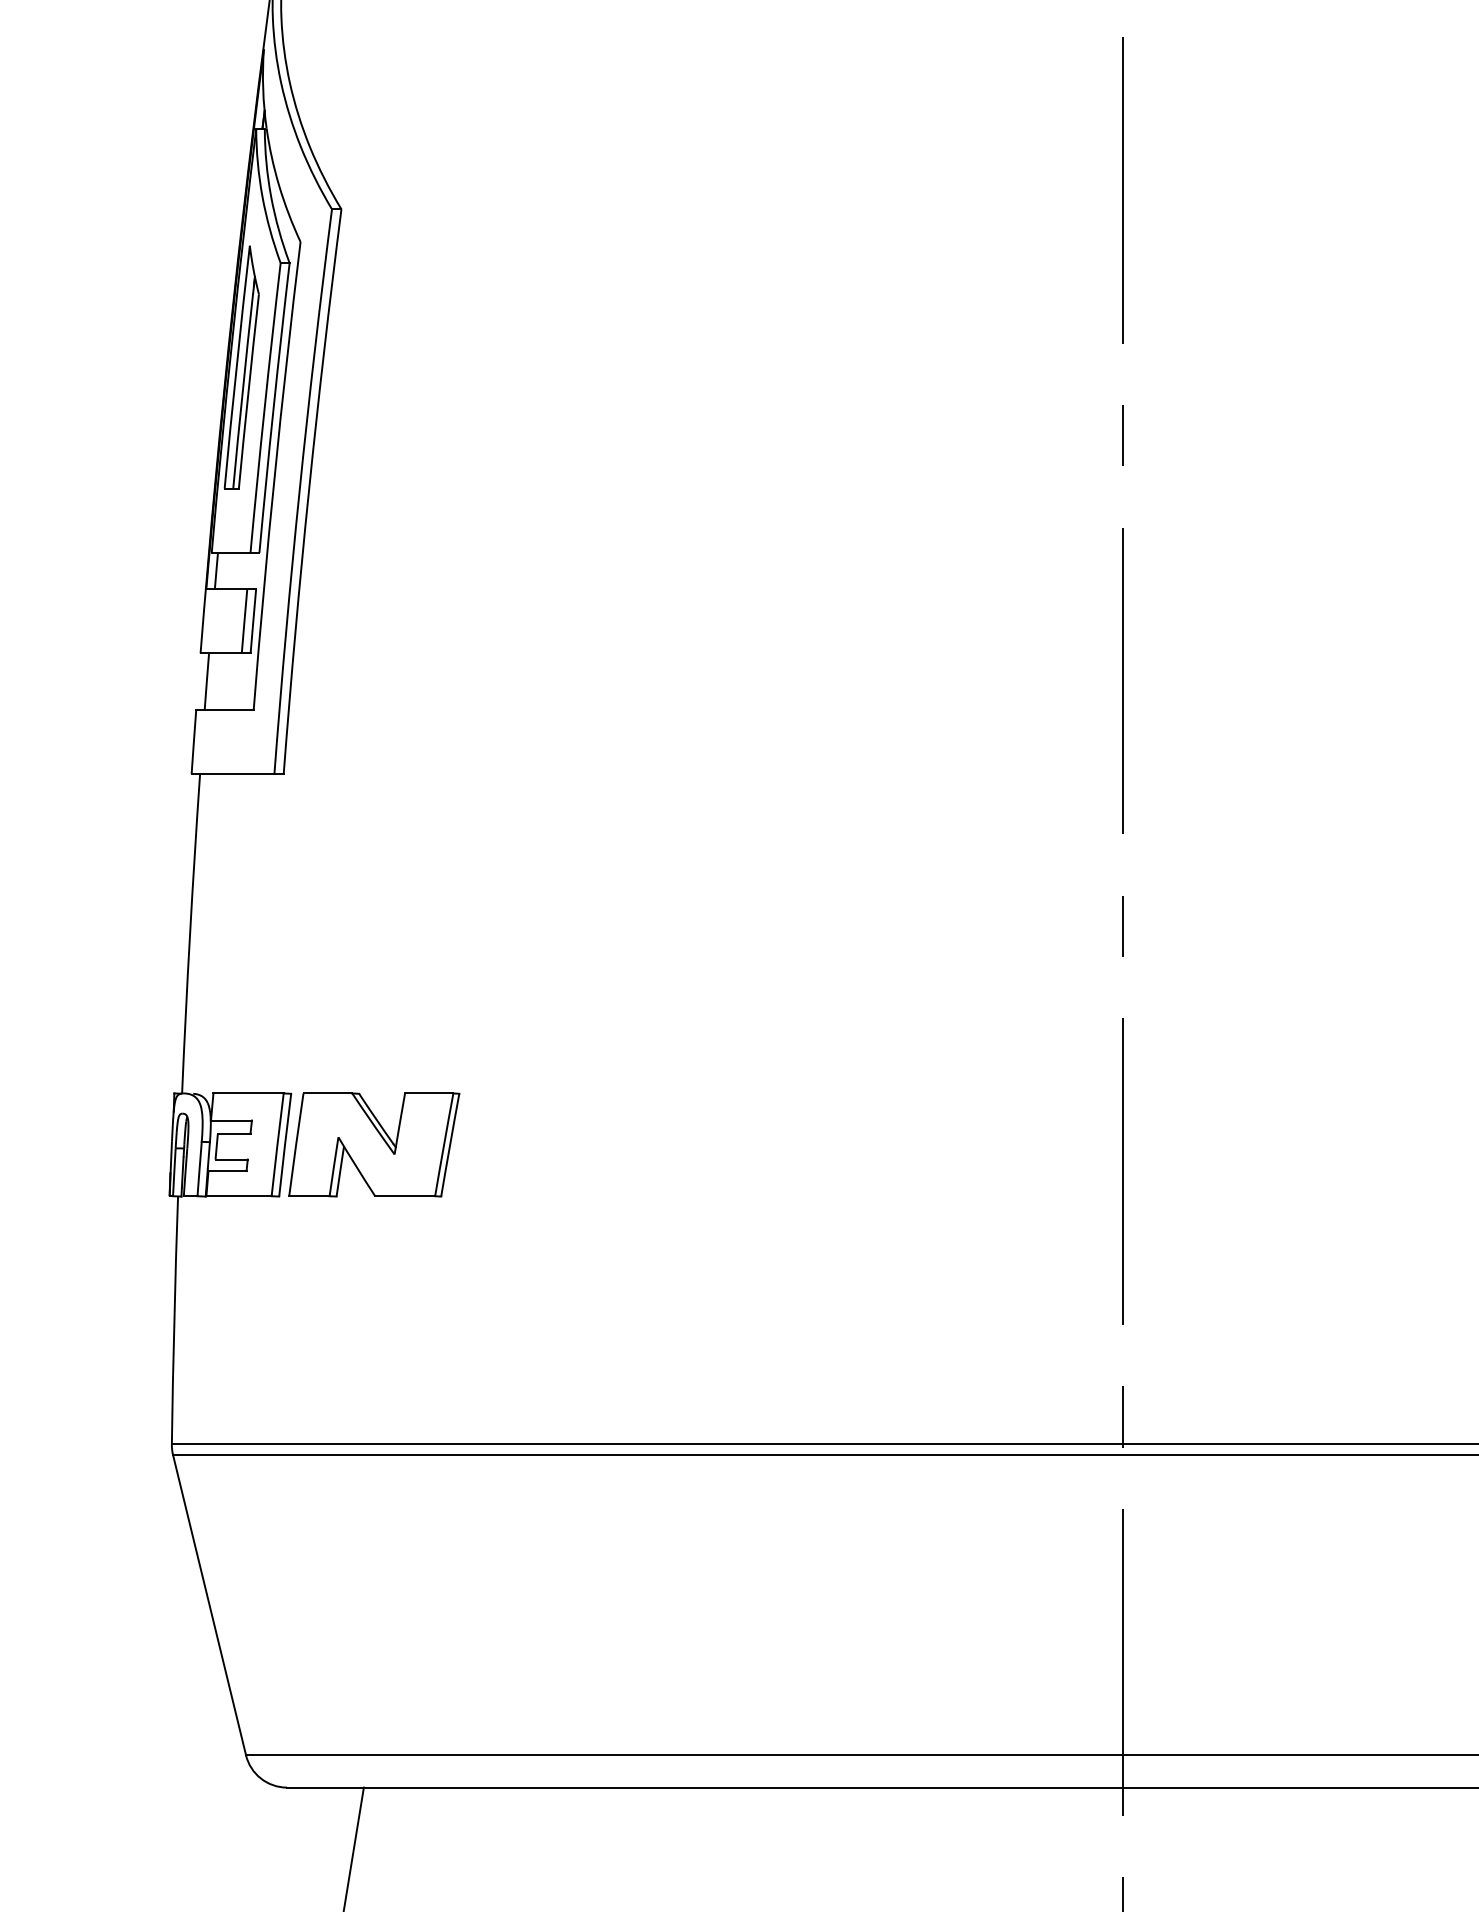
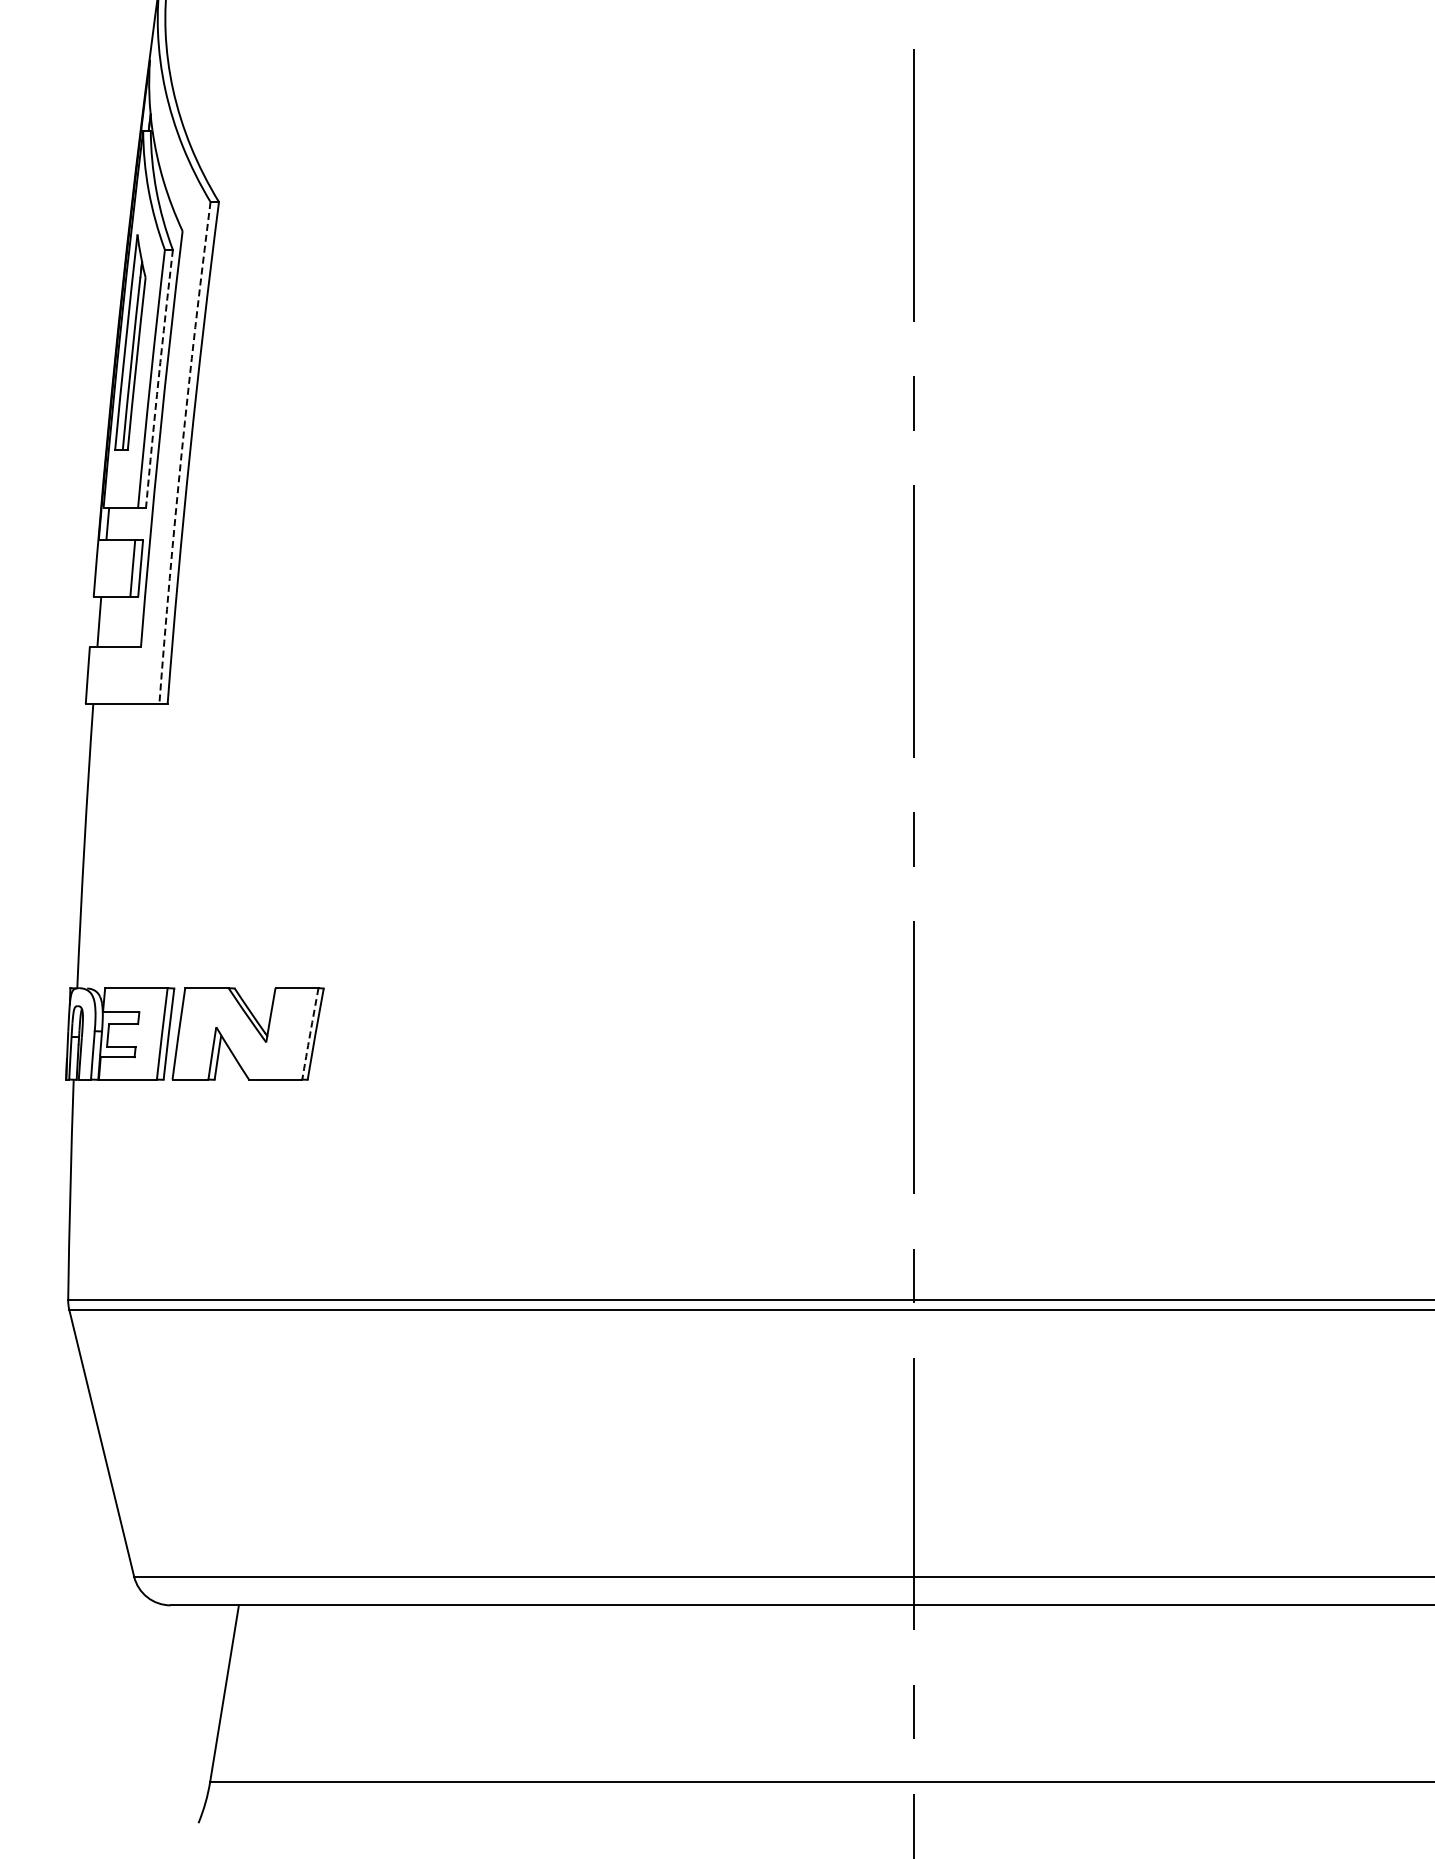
arc: (273, 407) -> (158, 378), solid -> dashed
arc: (299, 490) -> (181, 452), solid -> dashed
arc: (444, 1144) -> (310, 1033), solid -> dashed

